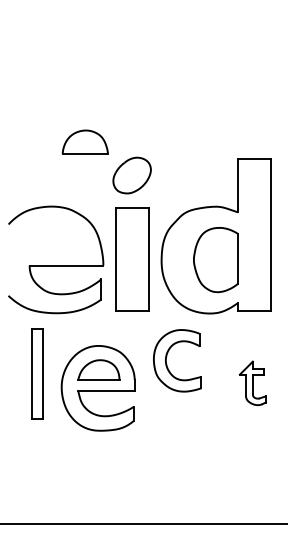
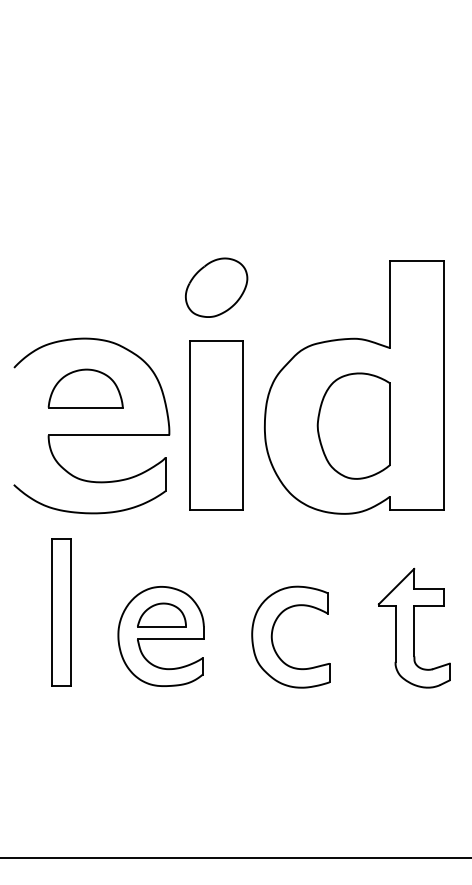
part: (84, 141) -> (84, 387), moved
part: (167, 356) -> (274, 630), moved
part: (252, 383) -> (413, 628), size x1.67
part: (98, 388) -> (161, 636), size x0.71

